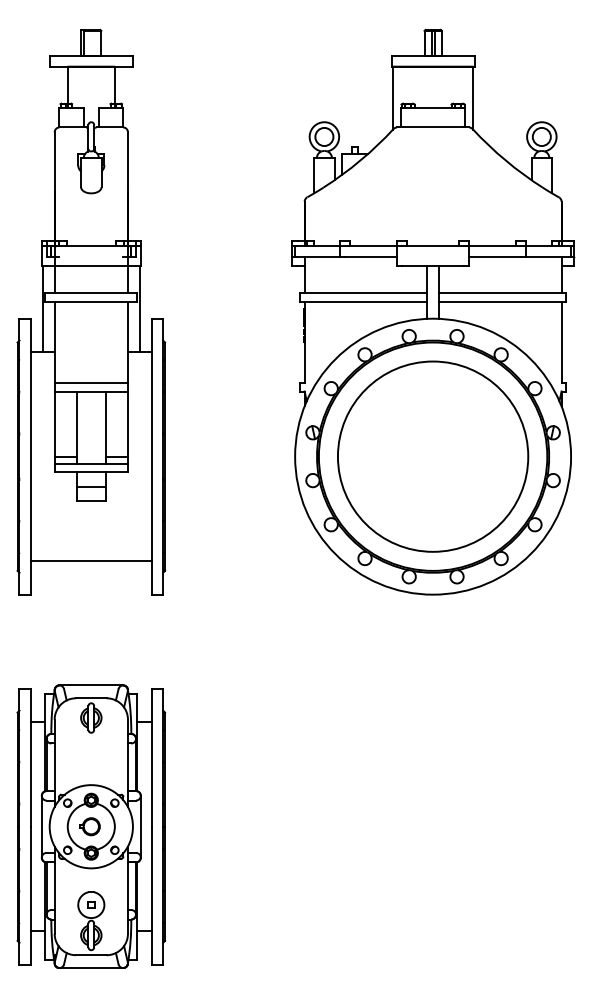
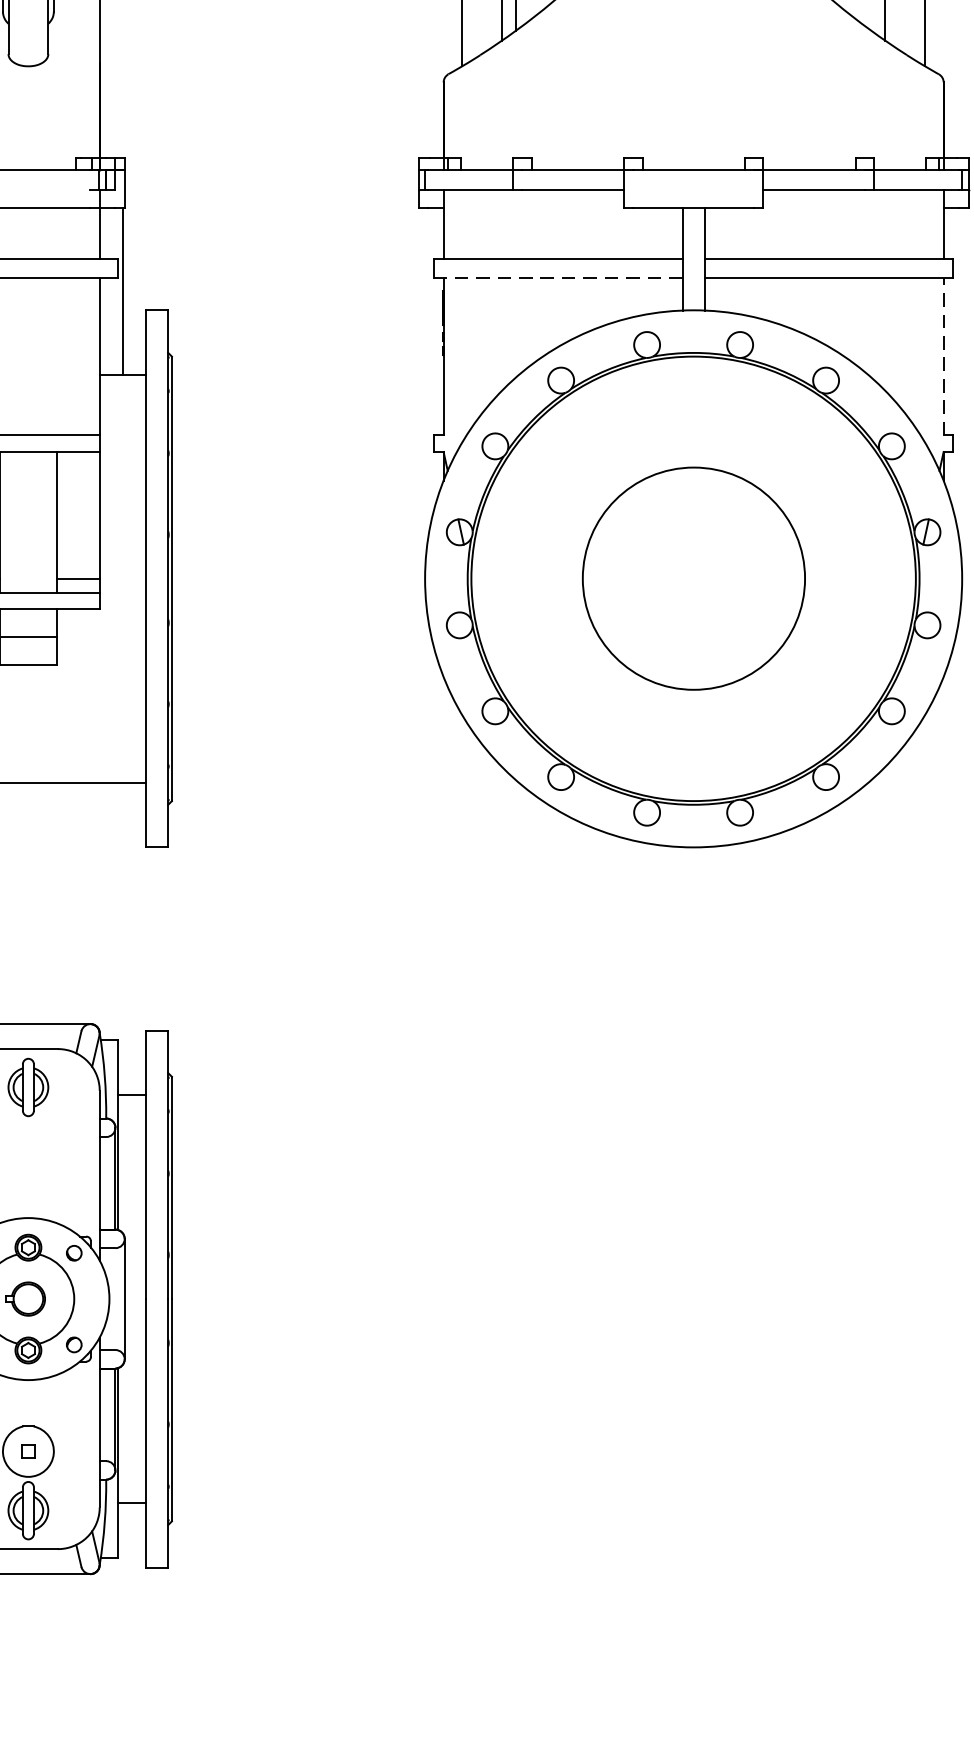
line: (363, 302) -> (558, 278), solid -> dashed
line: (561, 342) -> (943, 356), solid -> dashed
circle: (433, 456) -> (694, 578), size x0.6

